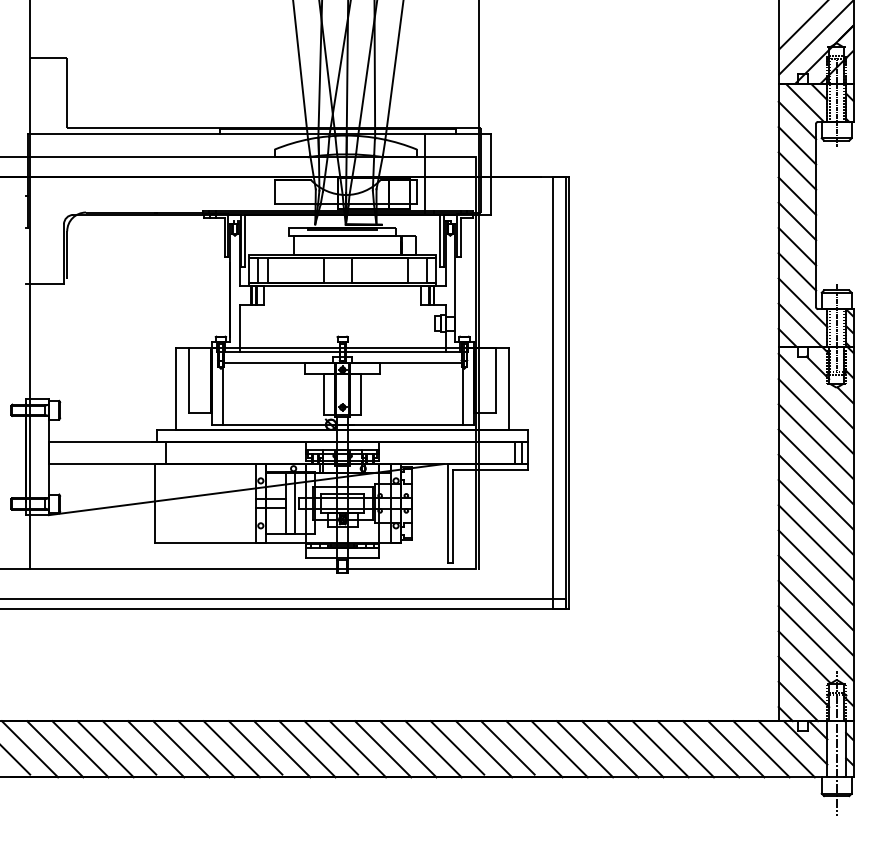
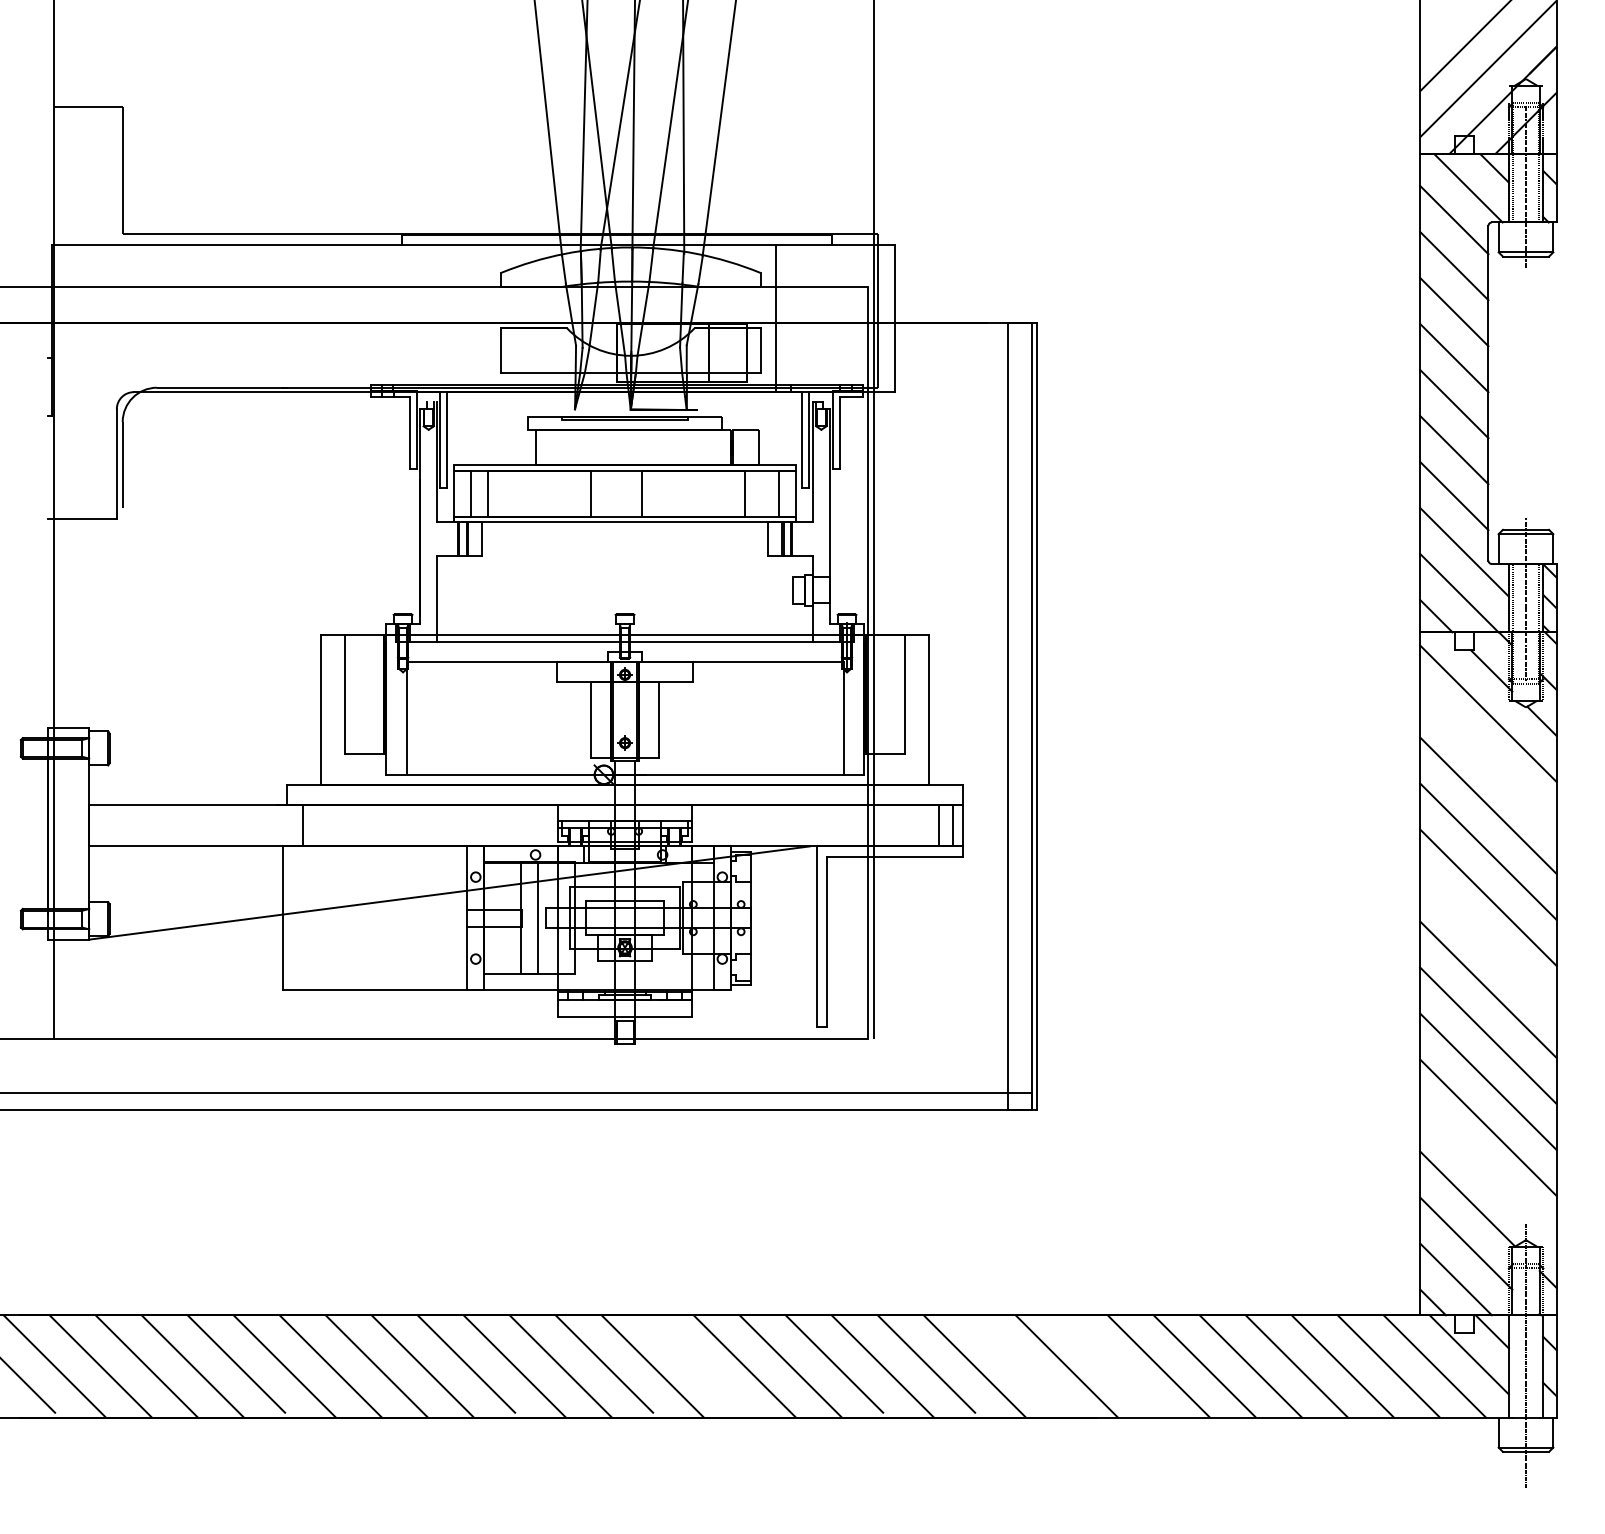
line: (815, 416) -> (1487, 759), removed
line: (815, 516) -> (1487, 942), removed
line: (815, 643) -> (1487, 1173), removed
line: (383, 749) -> (699, 1366), removed
line: (559, 749) -> (1020, 1366), removed
line: (610, 749) -> (1113, 1366), removed

